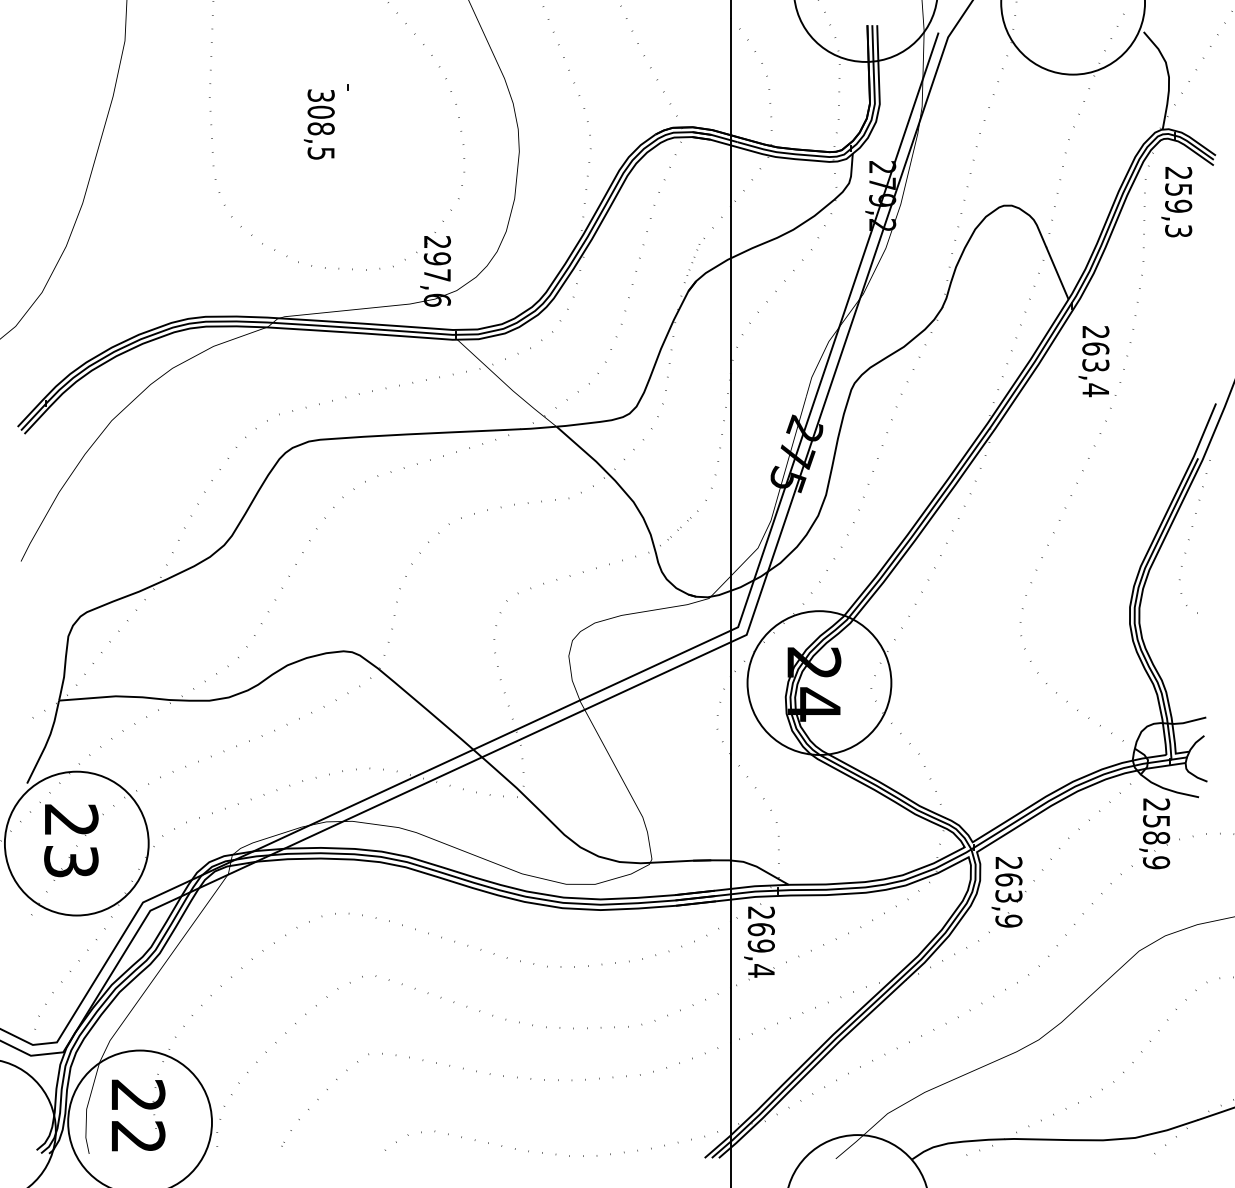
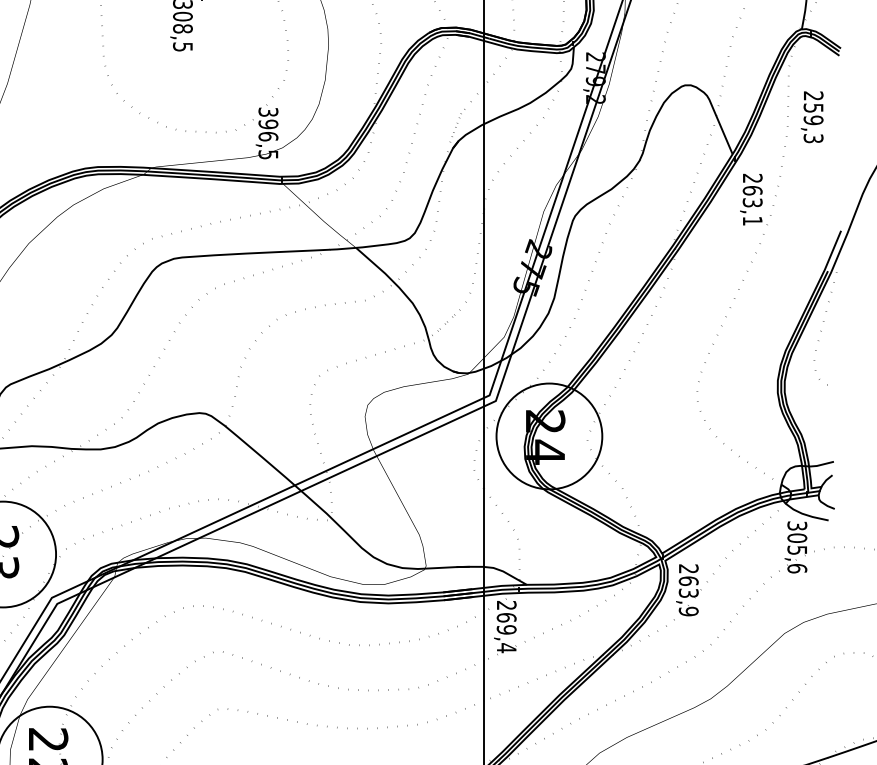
text: (1176, 202) -> (812, 117), moved
text: (437, 271) -> (268, 133), 297,6 -> 396,5
text: (1095, 390) -> (752, 221), 263,4 -> 263,1
text: (1156, 833) -> (797, 547), 258,9 -> 305,6

